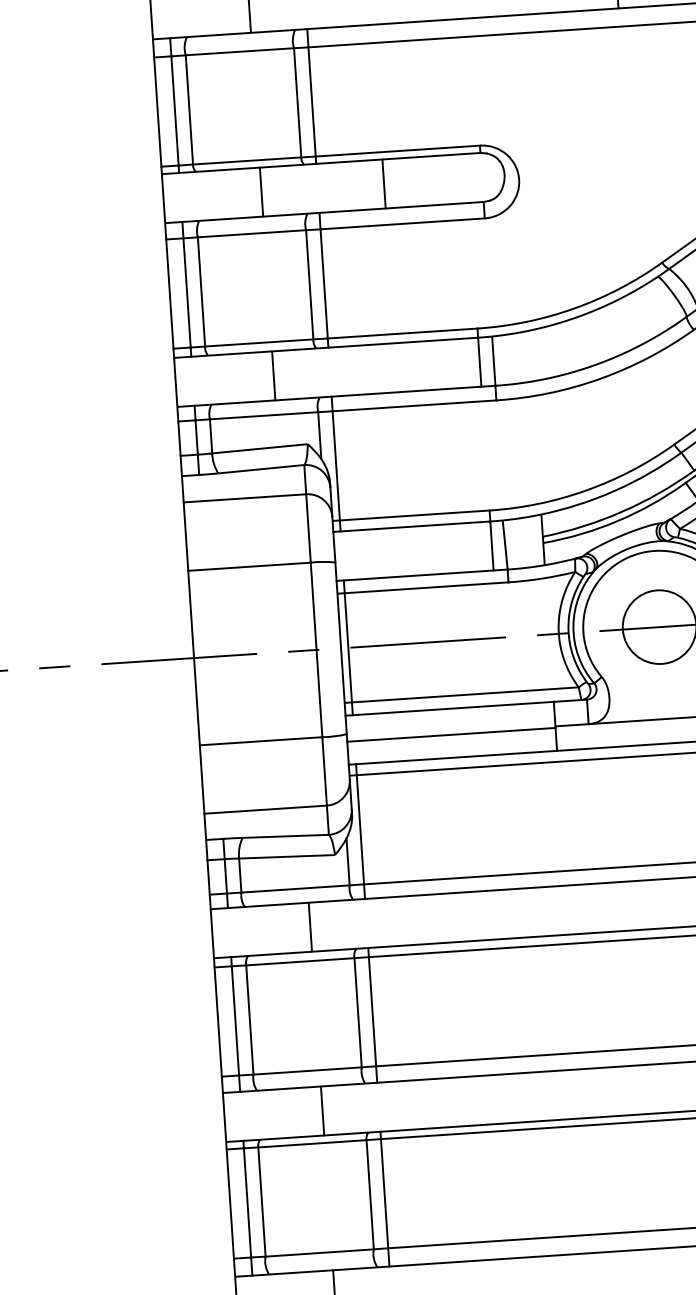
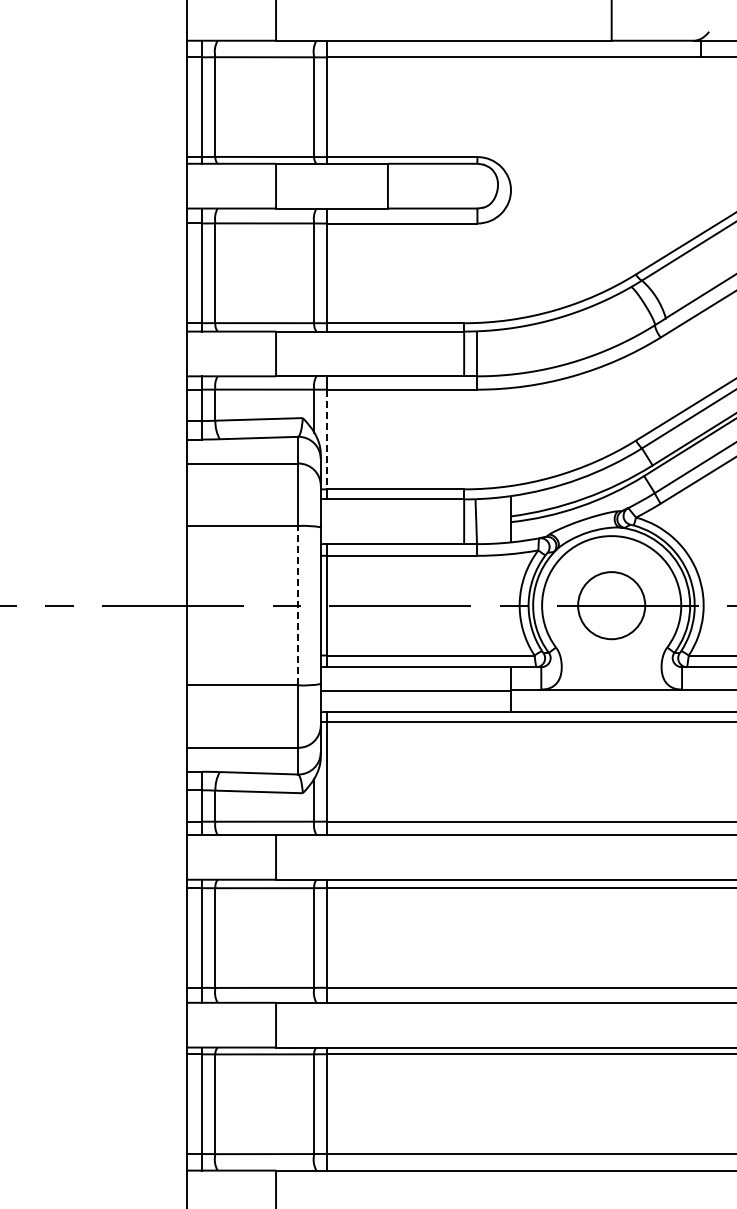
line: (336, 465) -> (327, 439), solid -> dashed
line: (316, 649) -> (298, 605), solid -> dashed

